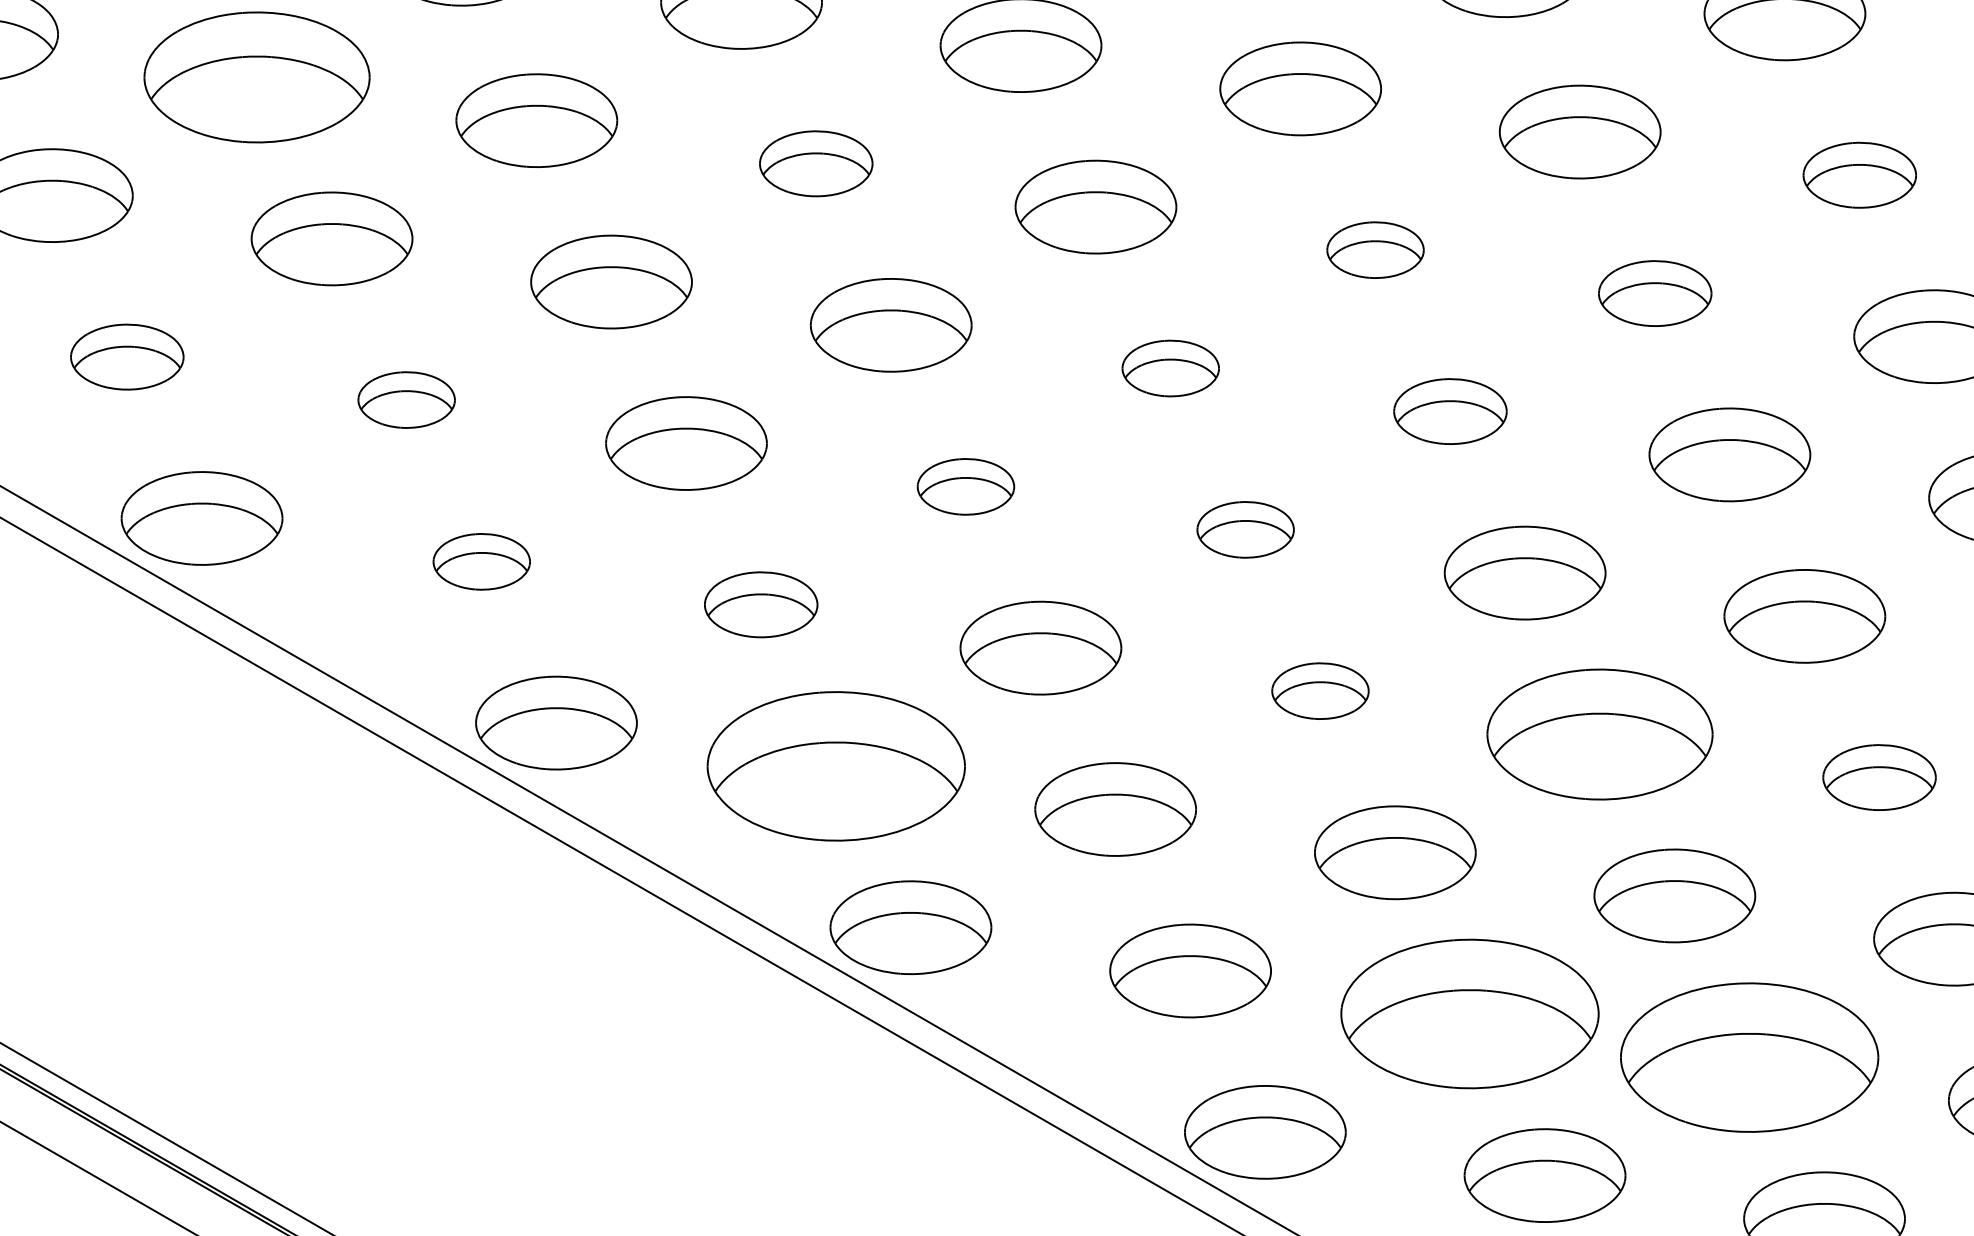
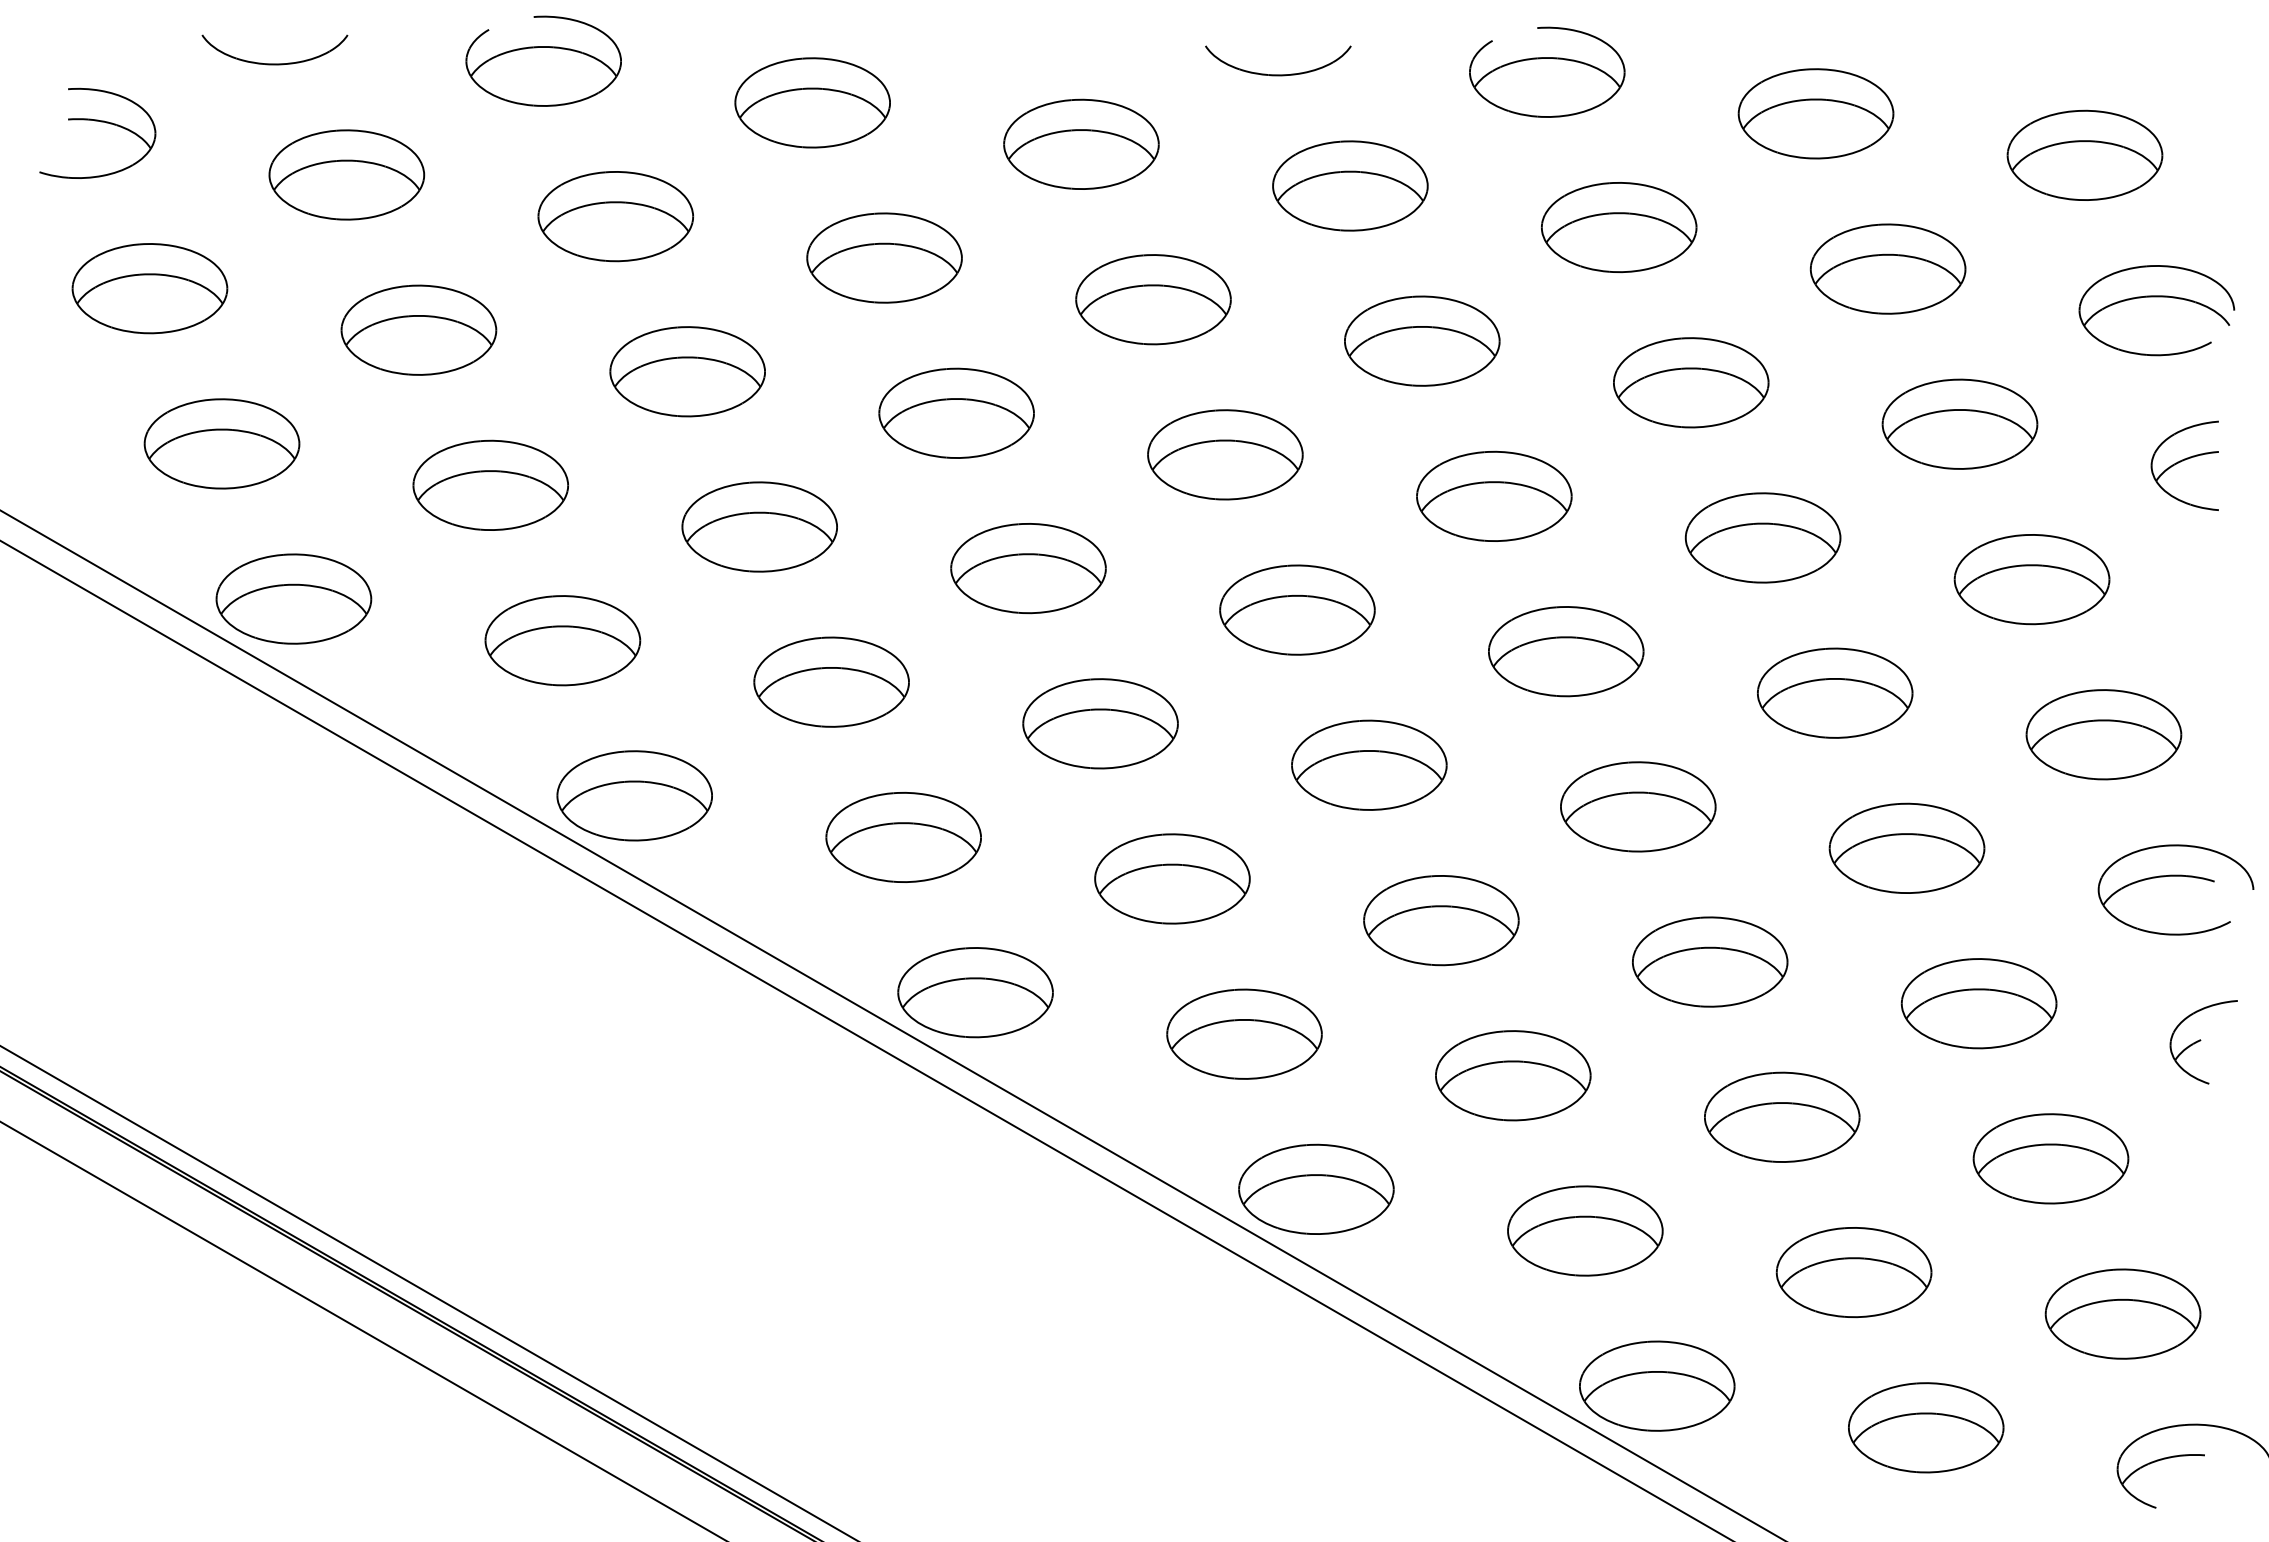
part: (256, 76) -> (346, 174), size x0.71
part: (816, 163) -> (884, 257), size x1.43
part: (1859, 174) -> (1887, 268), size x1.43
part: (1375, 249) -> (1422, 340), size x1.67
part: (1655, 293) -> (1691, 382), size x1.43
part: (126, 356) -> (221, 443), size x1.43
part: (1170, 368) -> (1225, 454), size x1.67
part: (406, 399) -> (490, 484), size x1.67
part: (1450, 410) -> (1494, 495), size x1.43
part: (965, 486) -> (1028, 568), size x1.67
part: (1245, 529) -> (1297, 609), size x1.67
part: (481, 561) -> (562, 640), size x1.67
part: (761, 604) -> (831, 681), size x1.43
part: (1320, 690) -> (1369, 764), size x1.67
part: (1600, 734) -> (1638, 806), size x0.71
part: (835, 766) -> (903, 837), size x0.62
part: (1878, 776) -> (1906, 847), size x1.43
part: (1470, 1013) -> (1513, 1075), size x0.62
part: (1750, 1056) -> (1782, 1116), size x0.62

